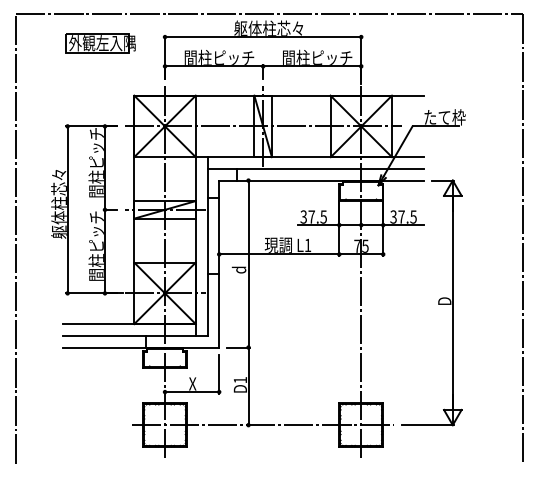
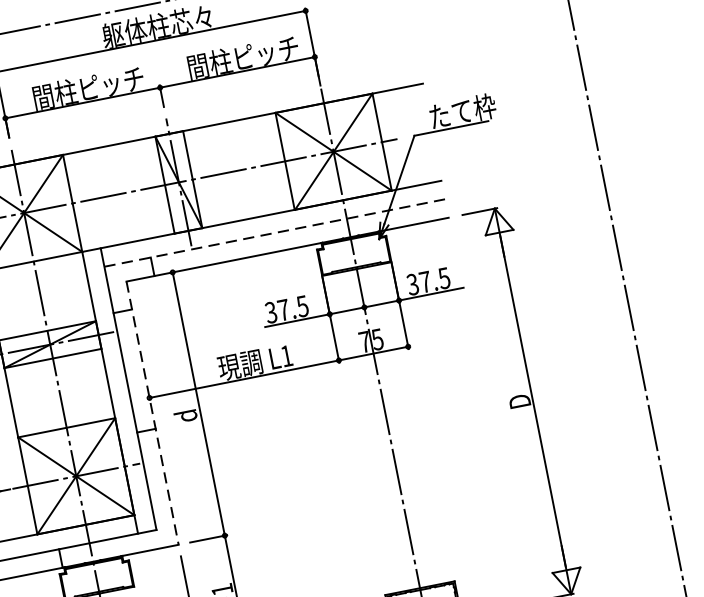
line: (315, 168) -> (274, 232), solid -> dashed
line: (219, 264) -> (153, 413), solid -> dashed

